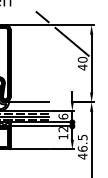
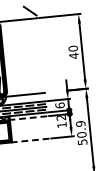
line: (71, 41) -> (60, 31), removed
line: (29, 126) -> (28, 118), solid -> dashed
text: (82, 146) -> (81, 132), 46.5 -> 50.9
line: (29, 149) -> (30, 140), solid -> dashed

